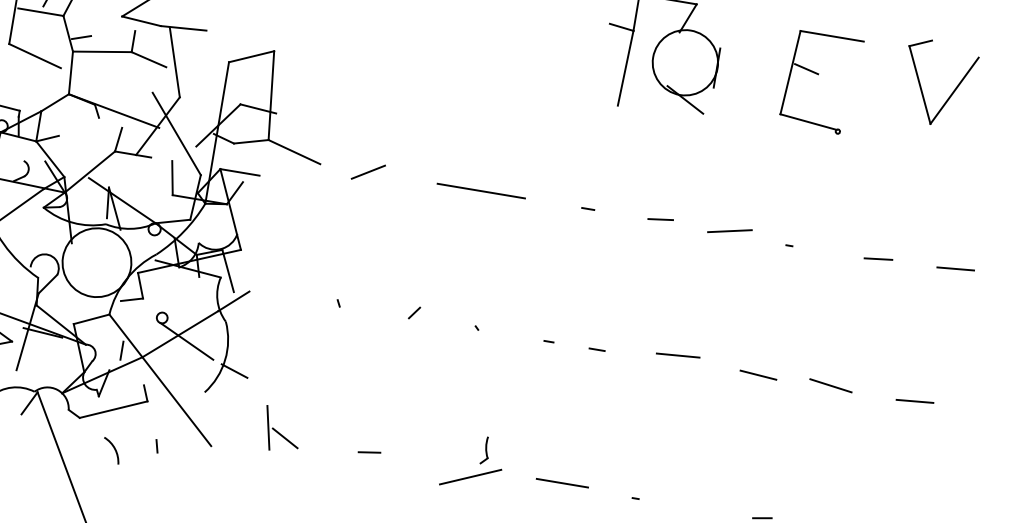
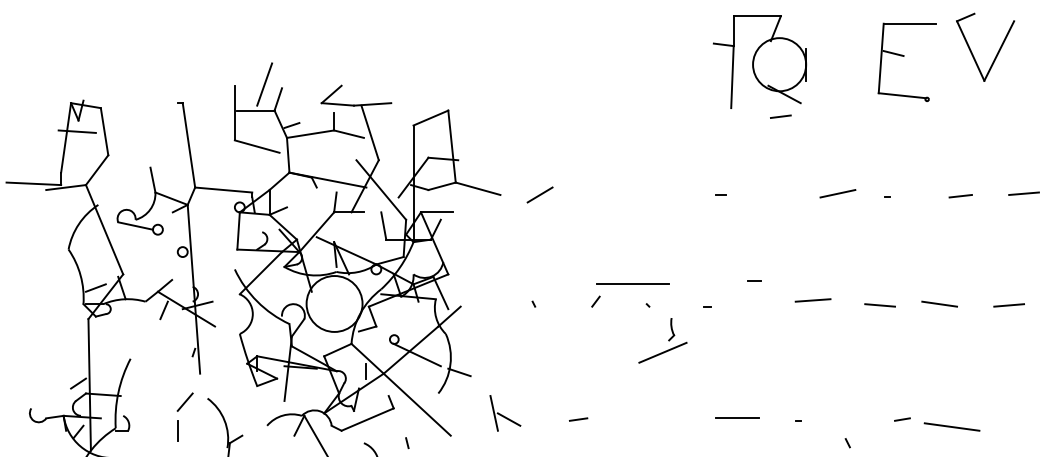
part: (820, 81) -> (906, 61), moved
line: (480, 190) -> (632, 283), moved
line: (660, 219) -> (780, 116), moved
line: (597, 349) -> (754, 280), moved
part: (472, 462) -> (662, 340), moved

